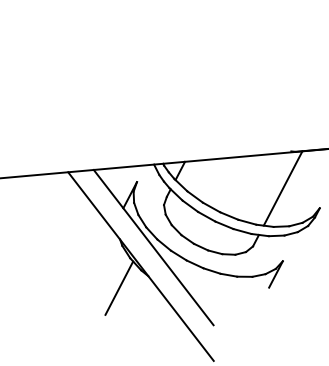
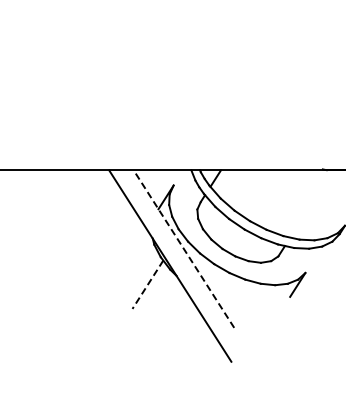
line: (282, 188) -> (311, 203), removed
line: (153, 247) -> (183, 248), solid -> dashed
line: (118, 288) -> (147, 284), solid -> dashed

